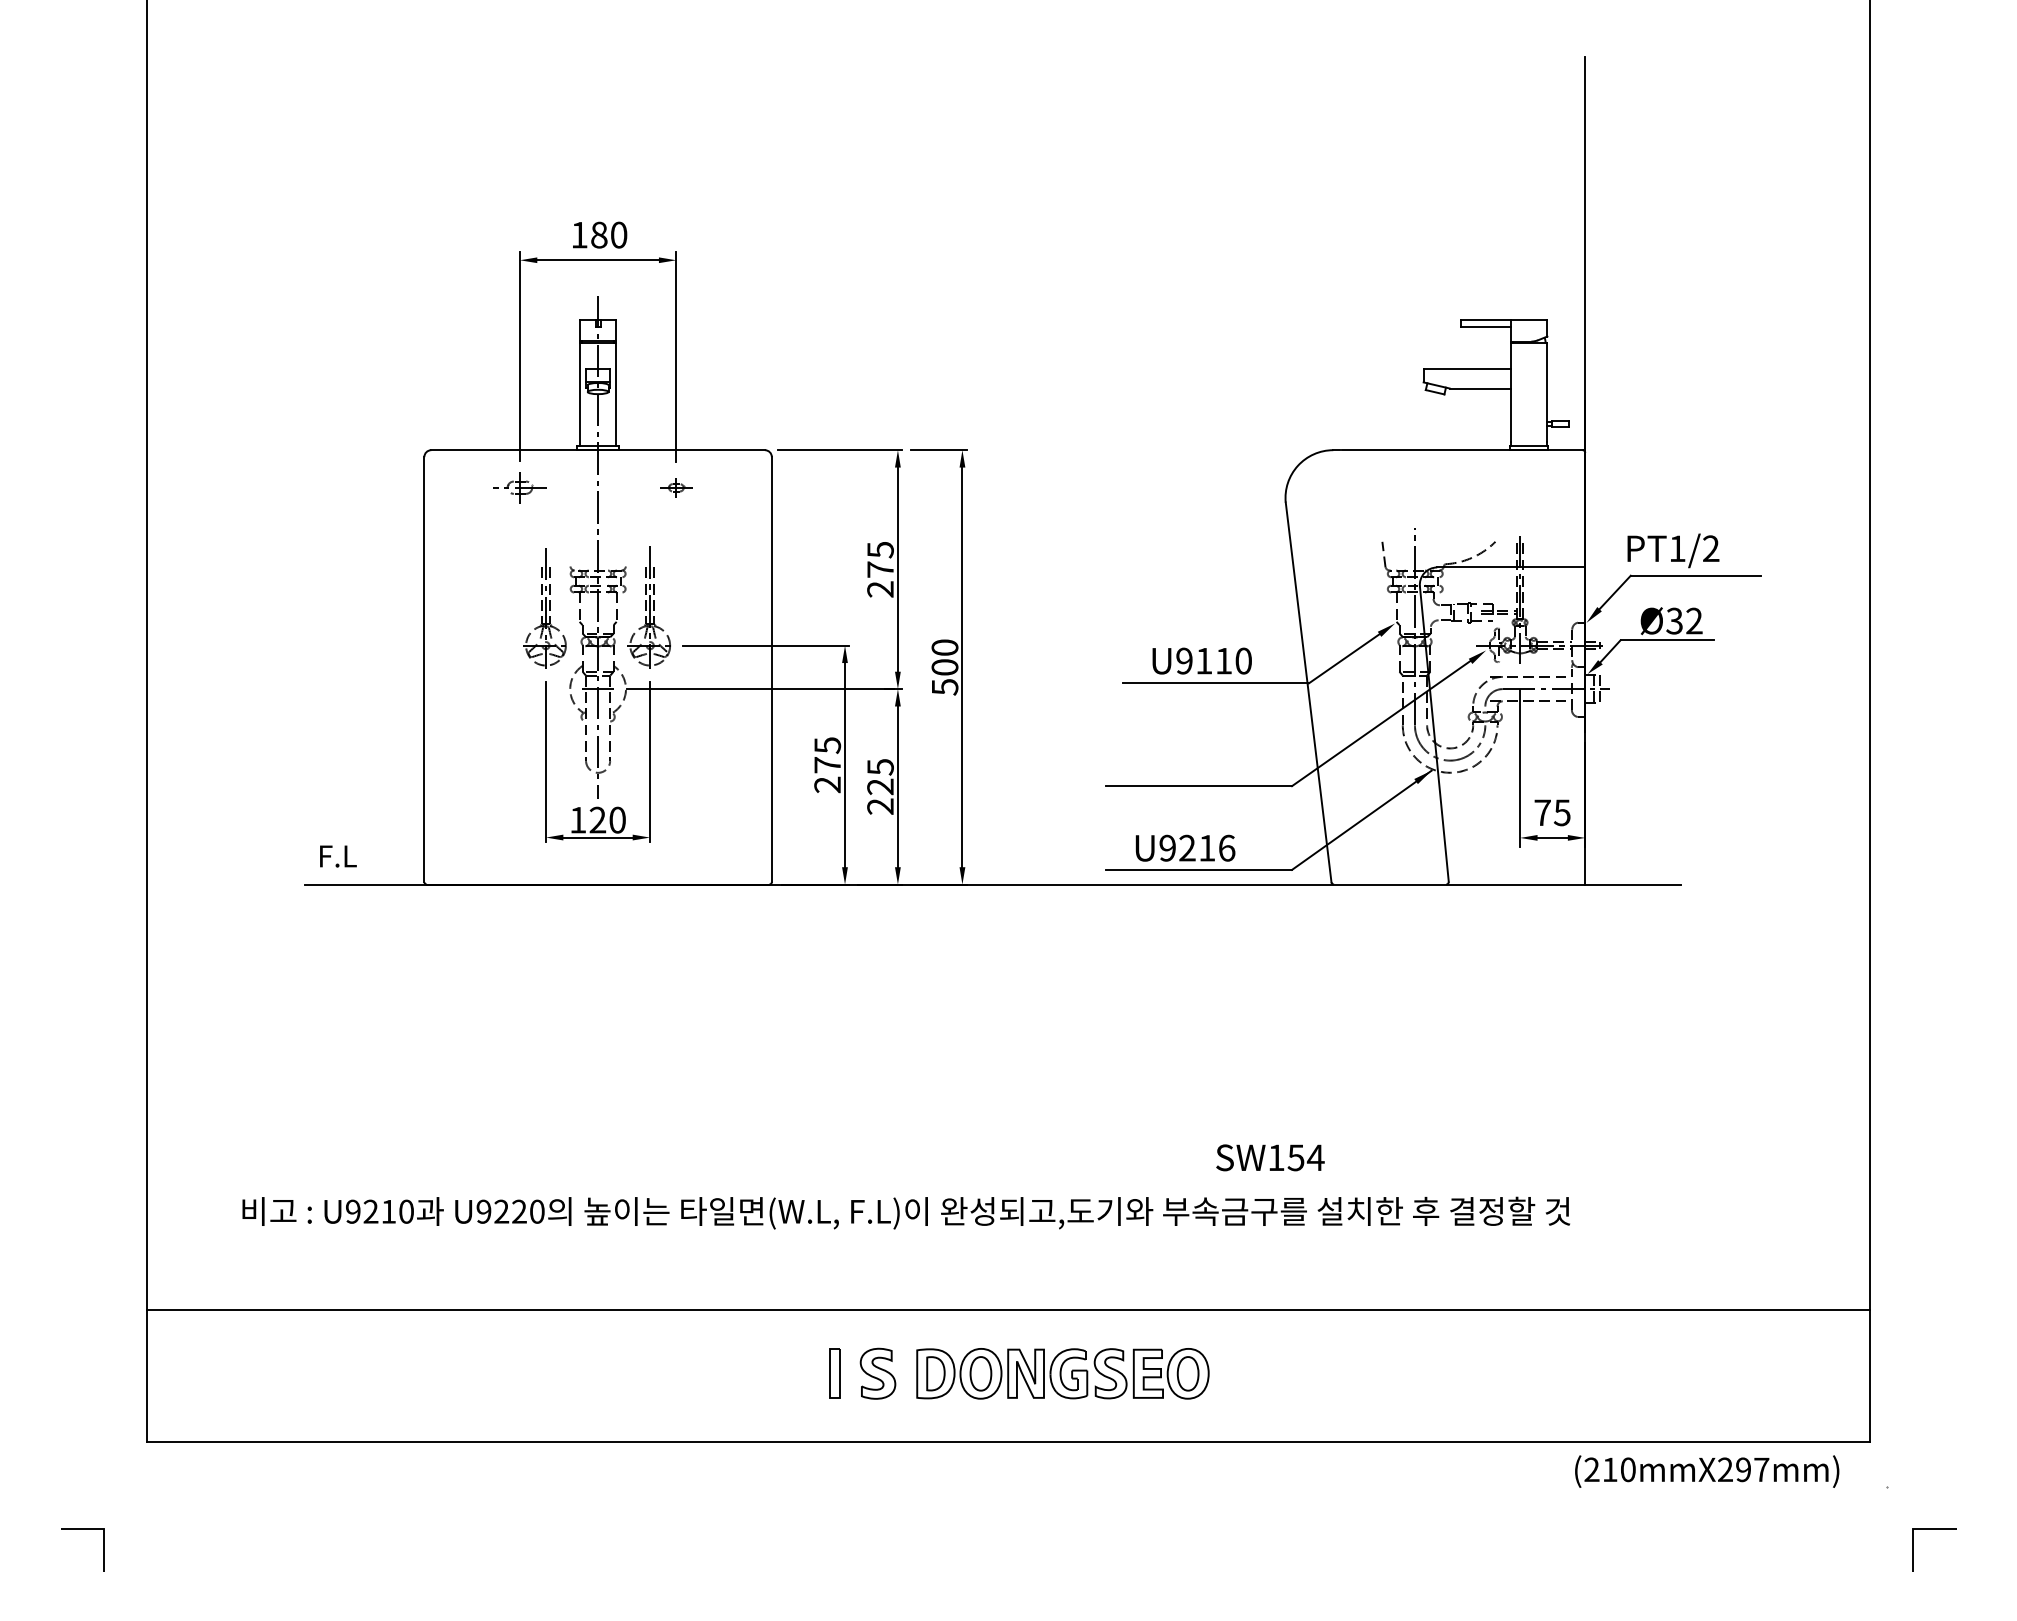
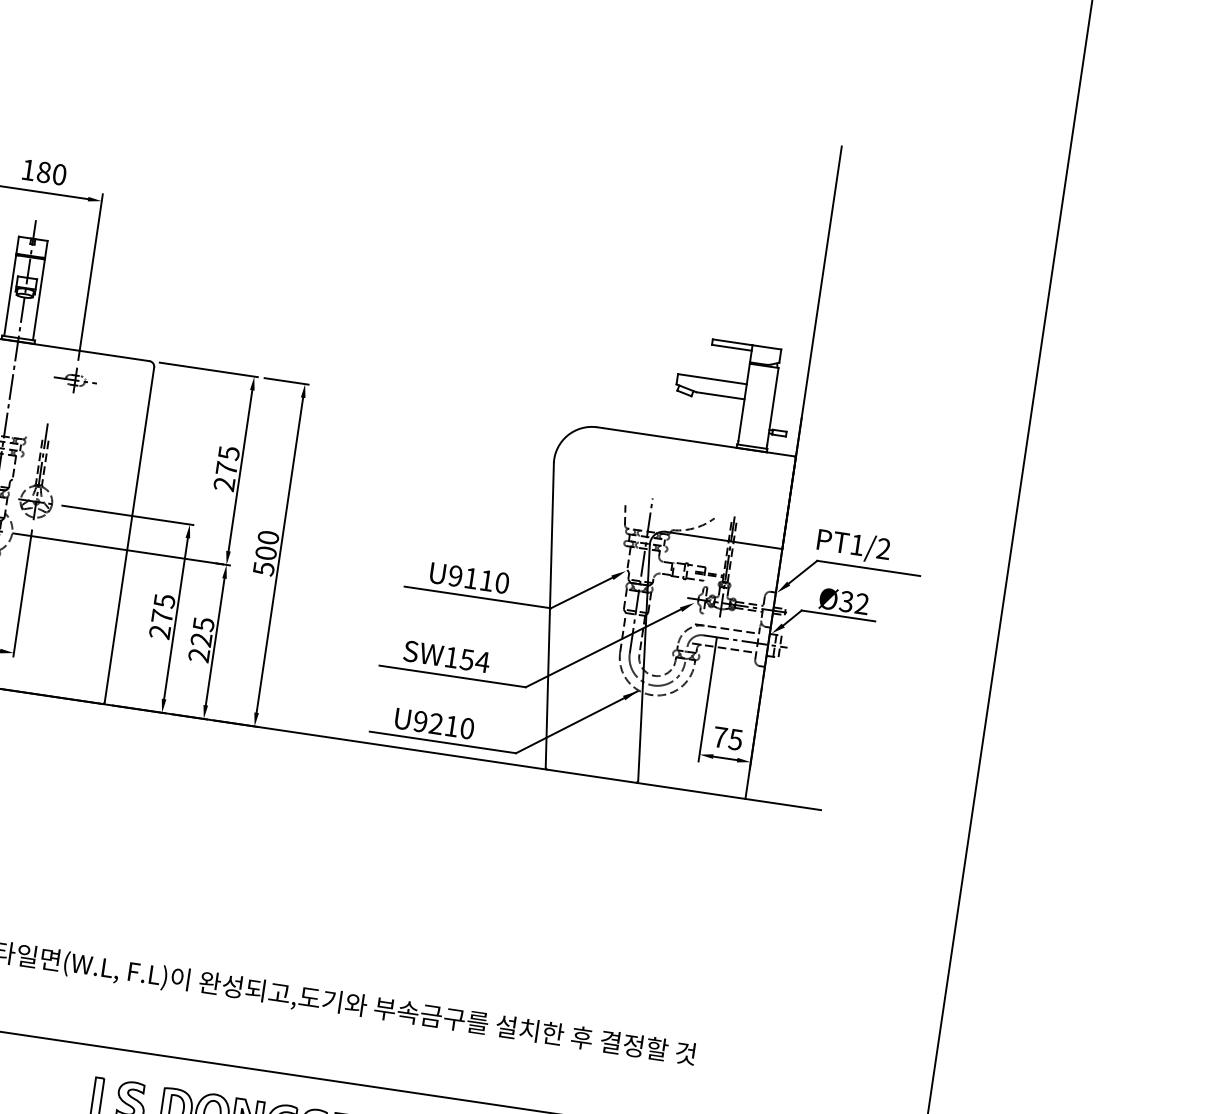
part: (676, 487) -> (75, 380), size x1.67
text: (1227, 847) -> (467, 728), U9216 -> U9210
text: (1270, 1157) -> (446, 656), moved

